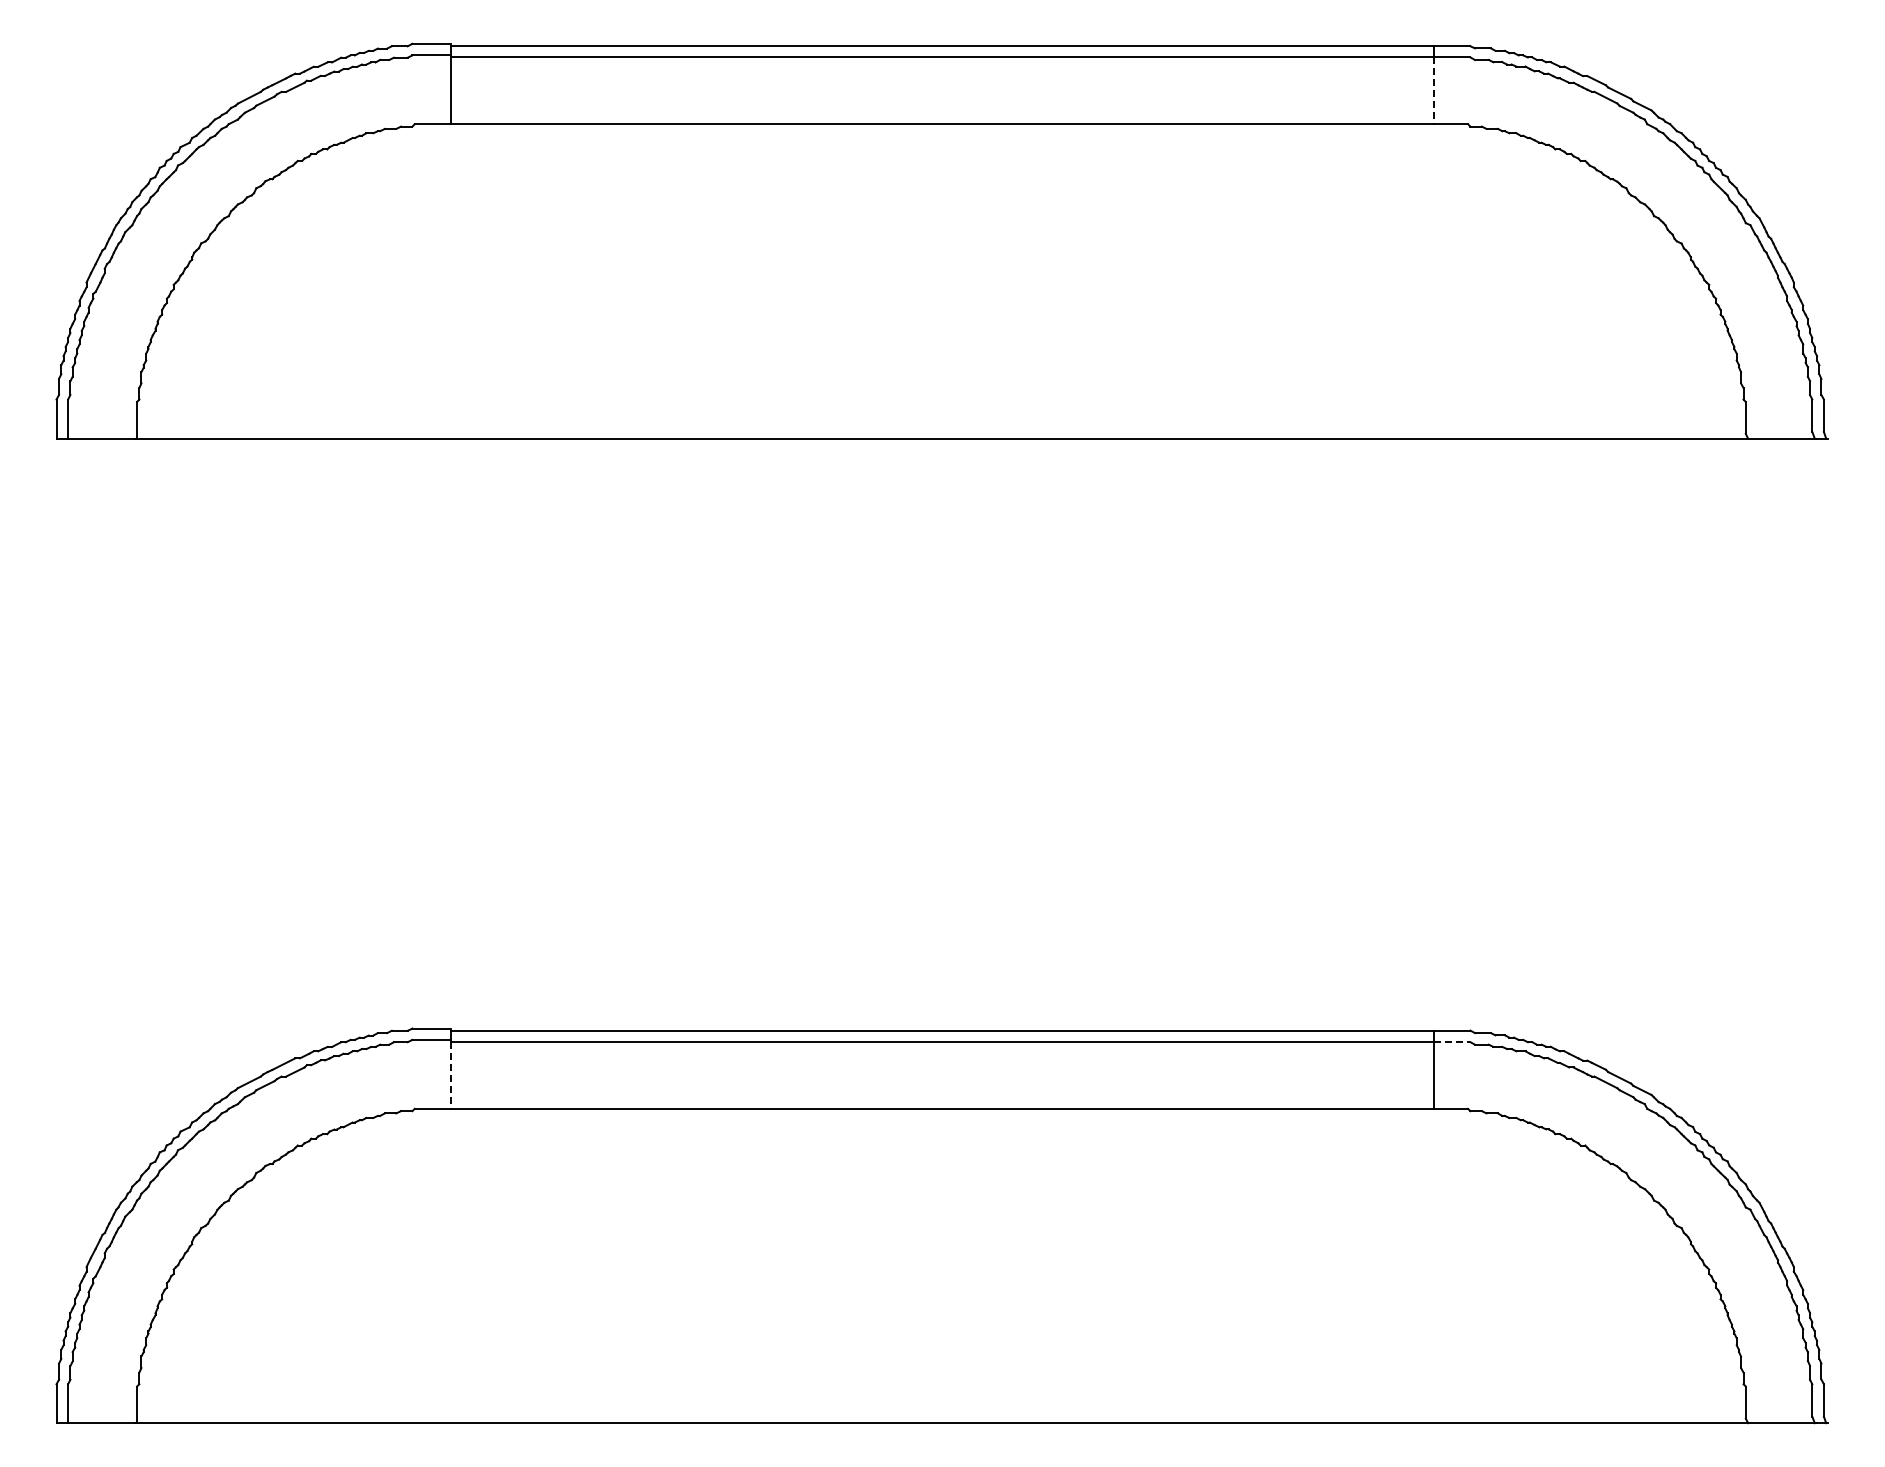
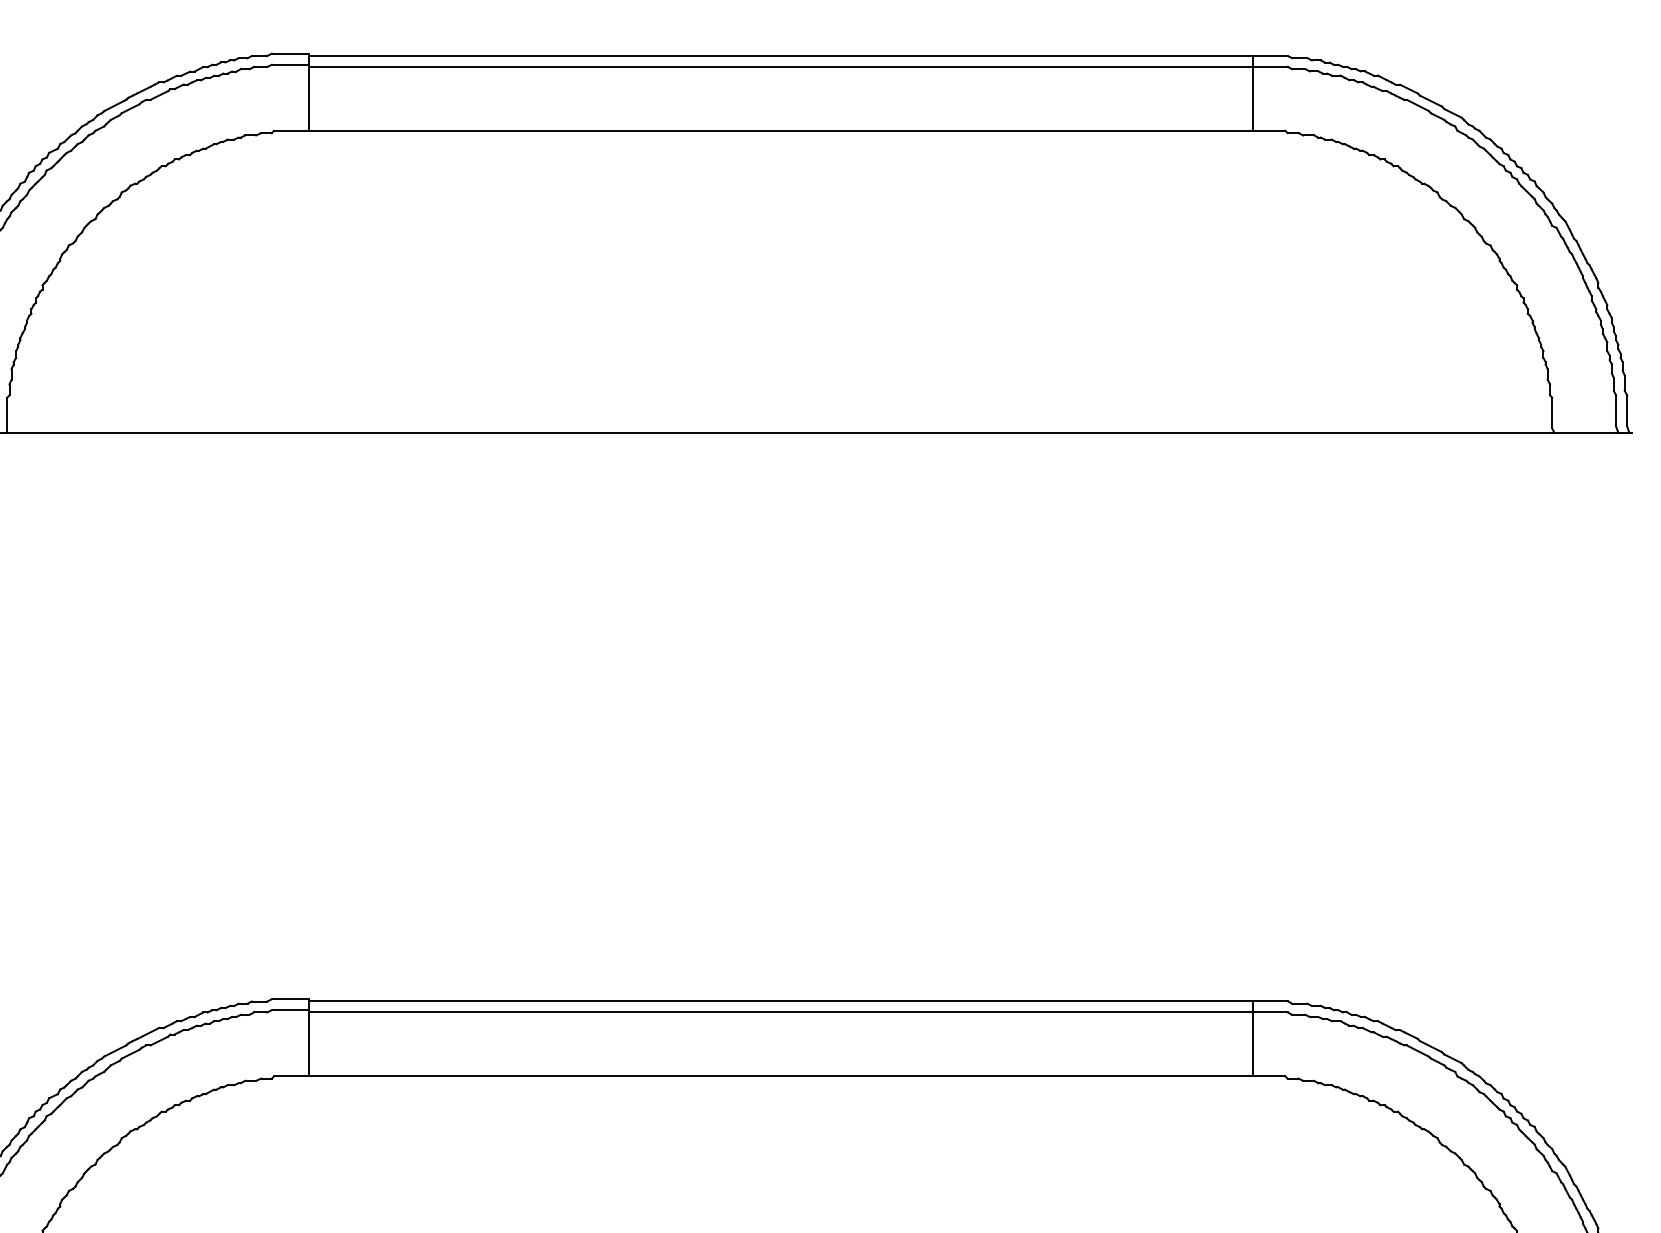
line: (1433, 91) -> (1252, 99), dashed -> solid
line: (1452, 1042) -> (1270, 1012), dashed -> solid
line: (451, 1076) -> (309, 1045), dashed -> solid

